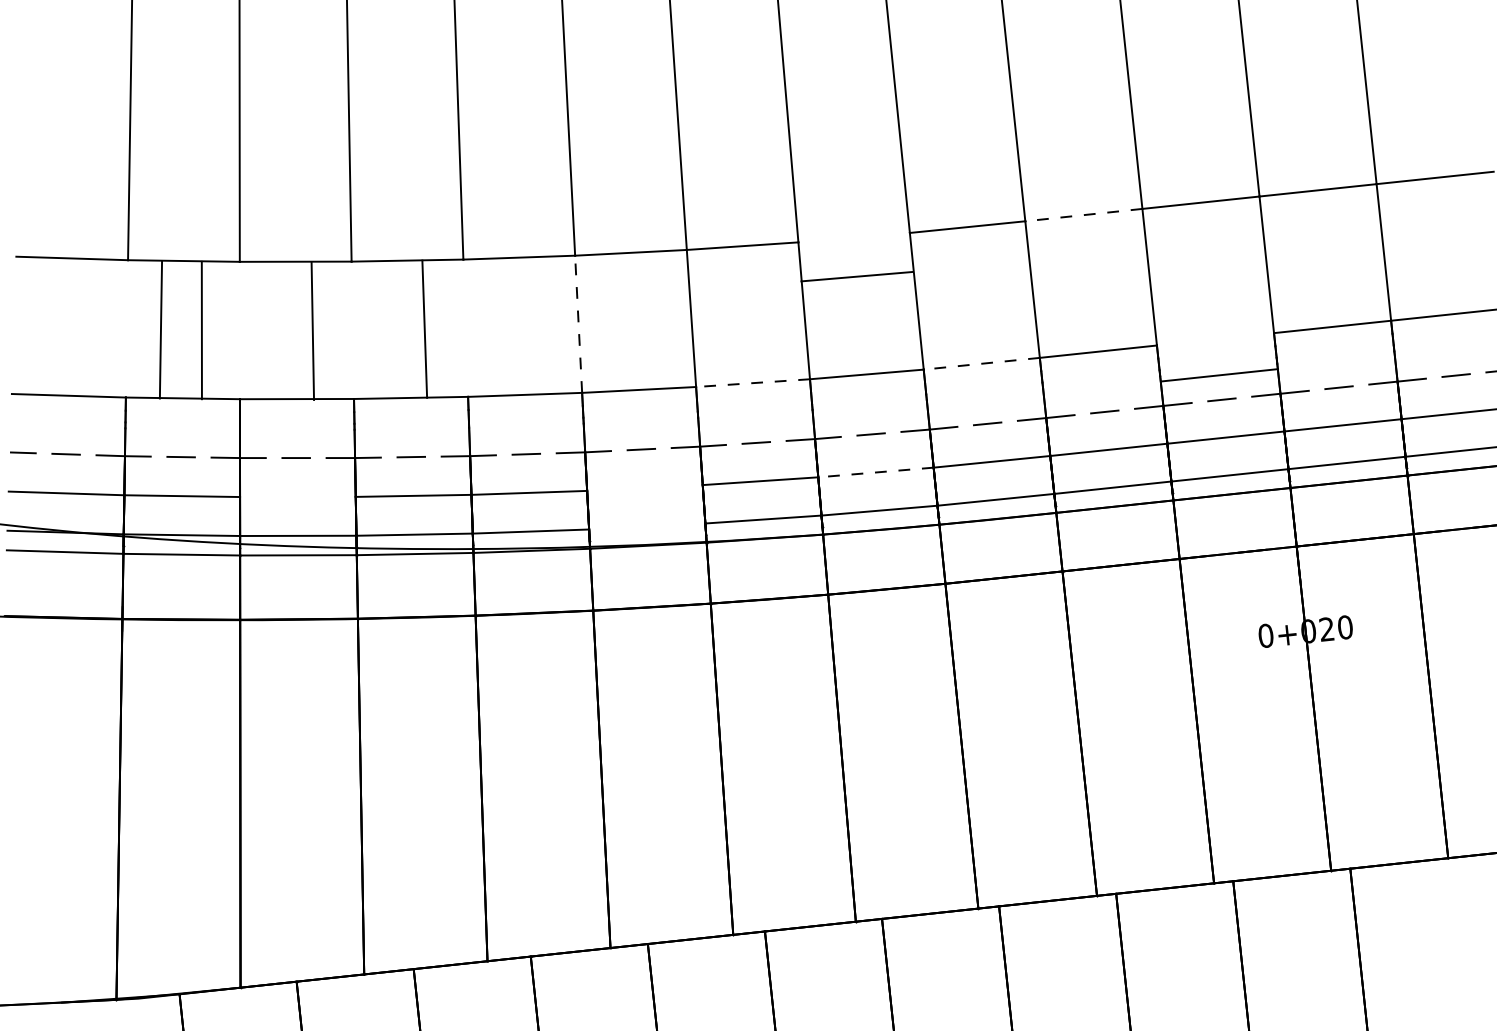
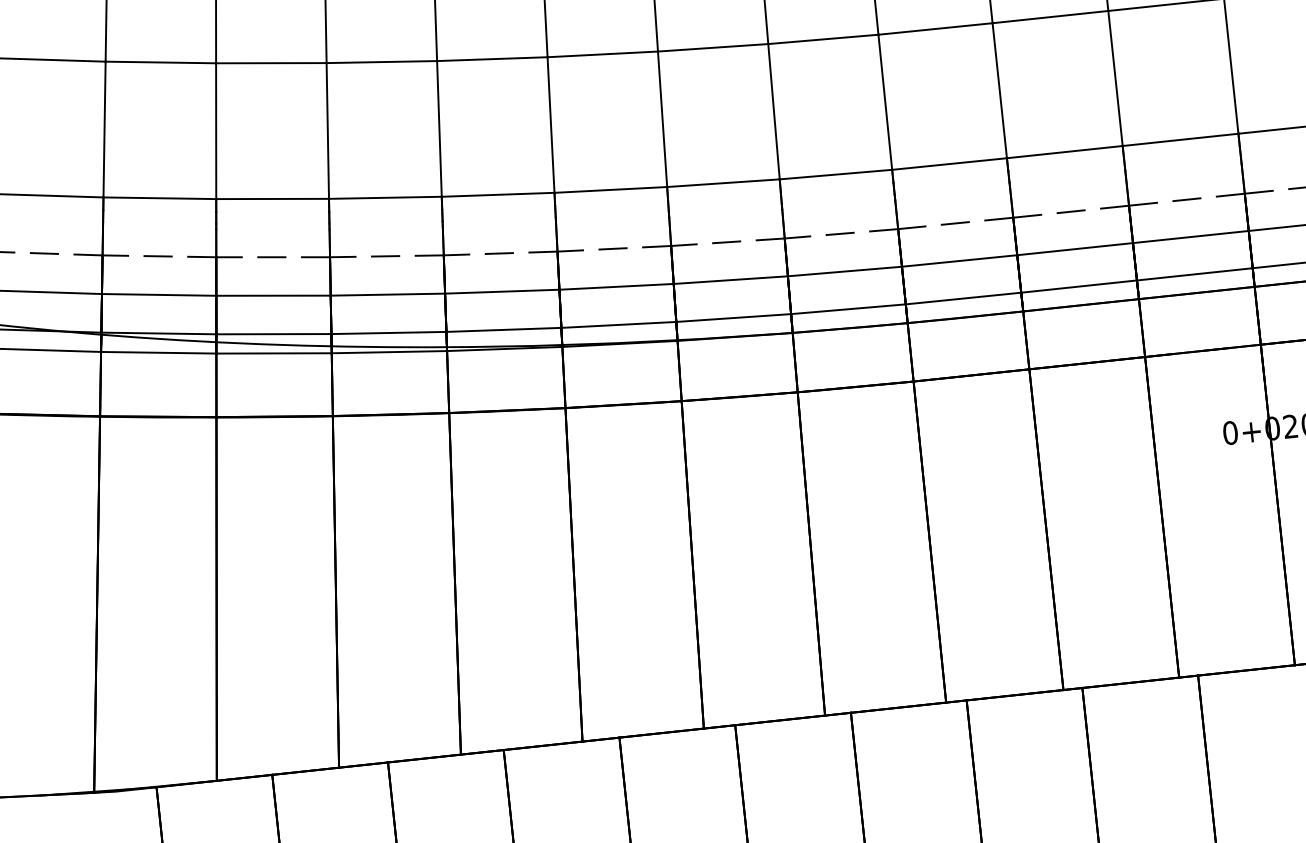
line: (1083, 215) -> (1050, 17), dashed -> solid
line: (856, 276) -> (822, 39), moved
line: (578, 324) -> (550, 125), dashed -> solid
line: (424, 328) -> (439, 128), moved
line: (160, 329) -> (104, 129), moved
line: (201, 330) -> (215, 131), moved
line: (312, 330) -> (327, 130), moved
line: (981, 363) -> (949, 163), dashed -> solid
line: (1219, 375) -> (1180, 140), moved
line: (752, 383) -> (722, 183), dashed -> solid
line: (875, 472) -> (844, 271), dashed -> solid
line: (644, 487) -> (616, 286), added
line: (297, 496) -> (273, 295), added
line: (647, 526) -> (619, 324), added

